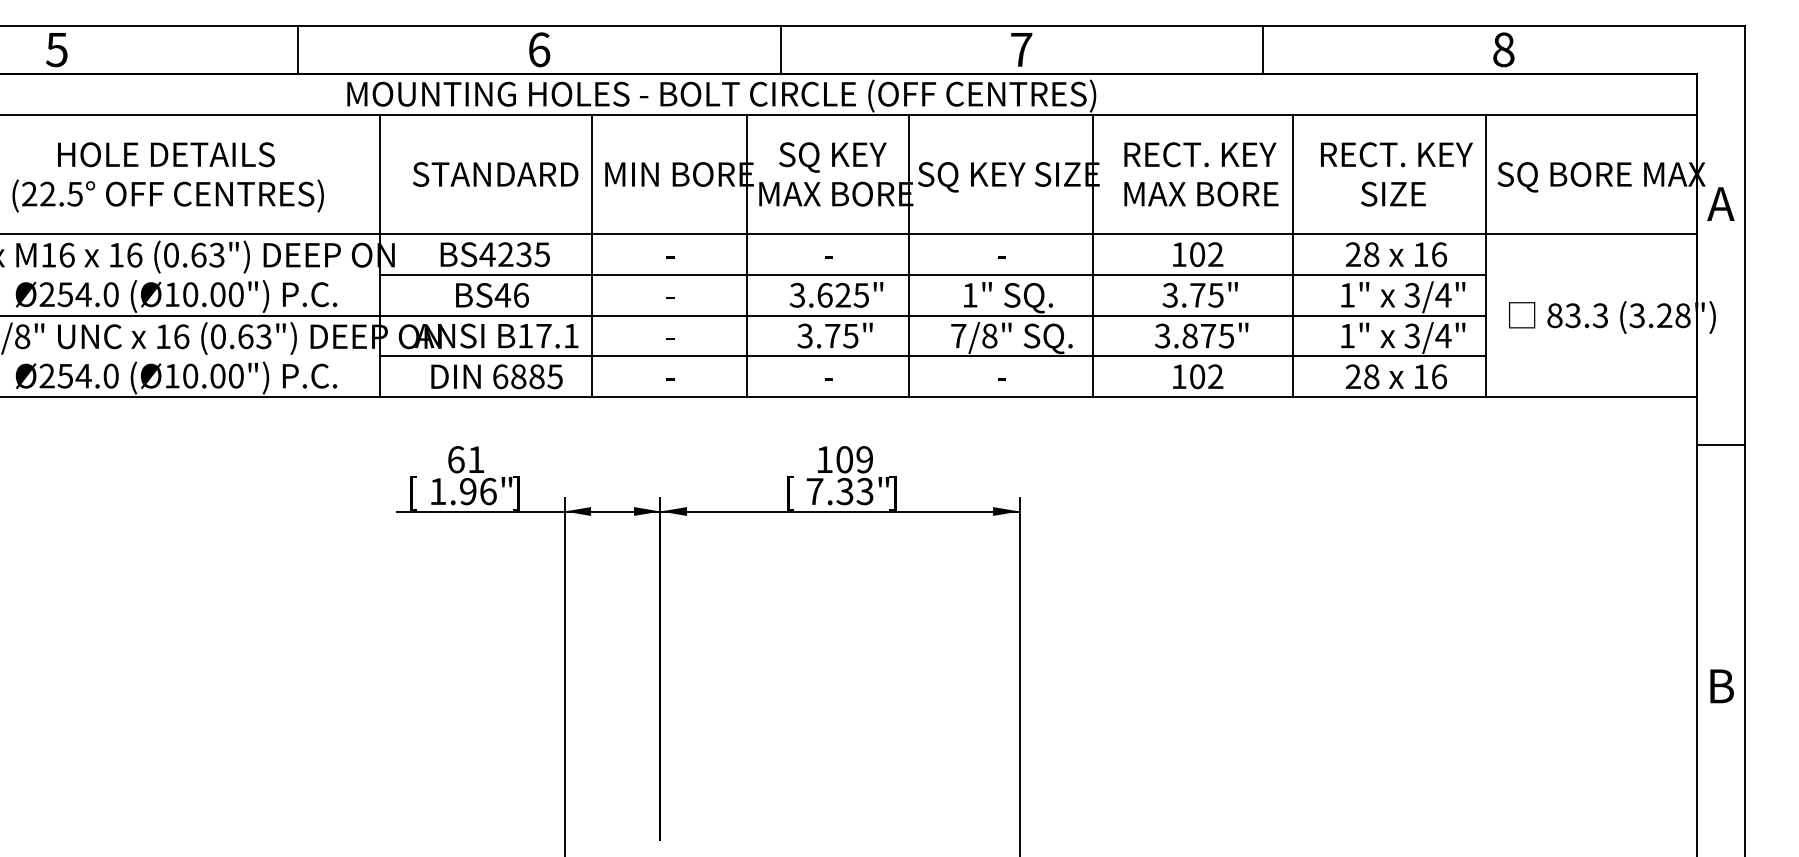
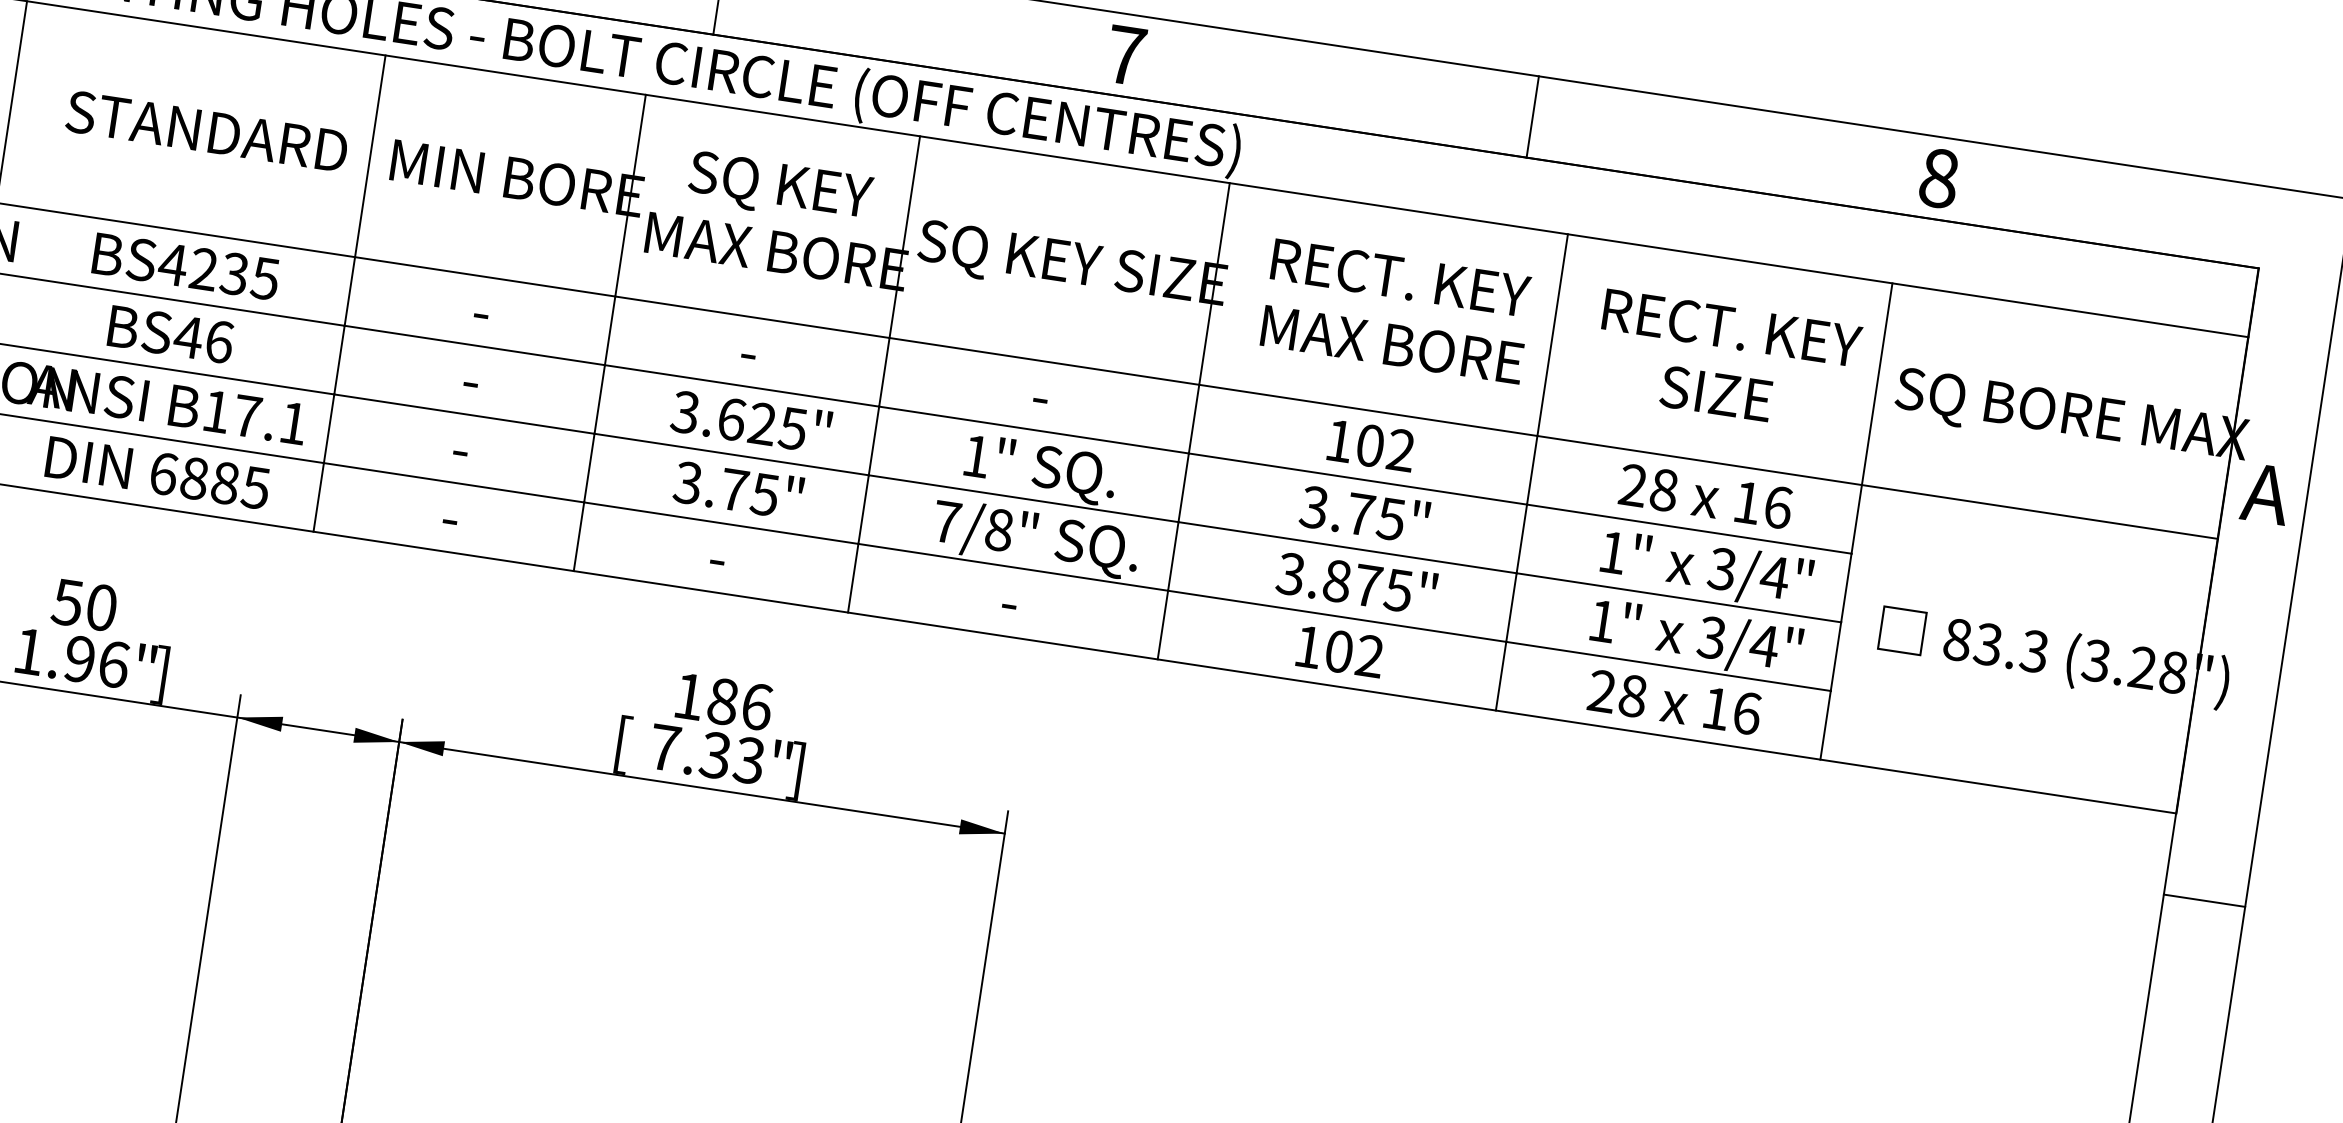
text: (465, 459) -> (83, 604), 61 -> 50
text: (854, 459) -> (739, 703), 109 -> 186

